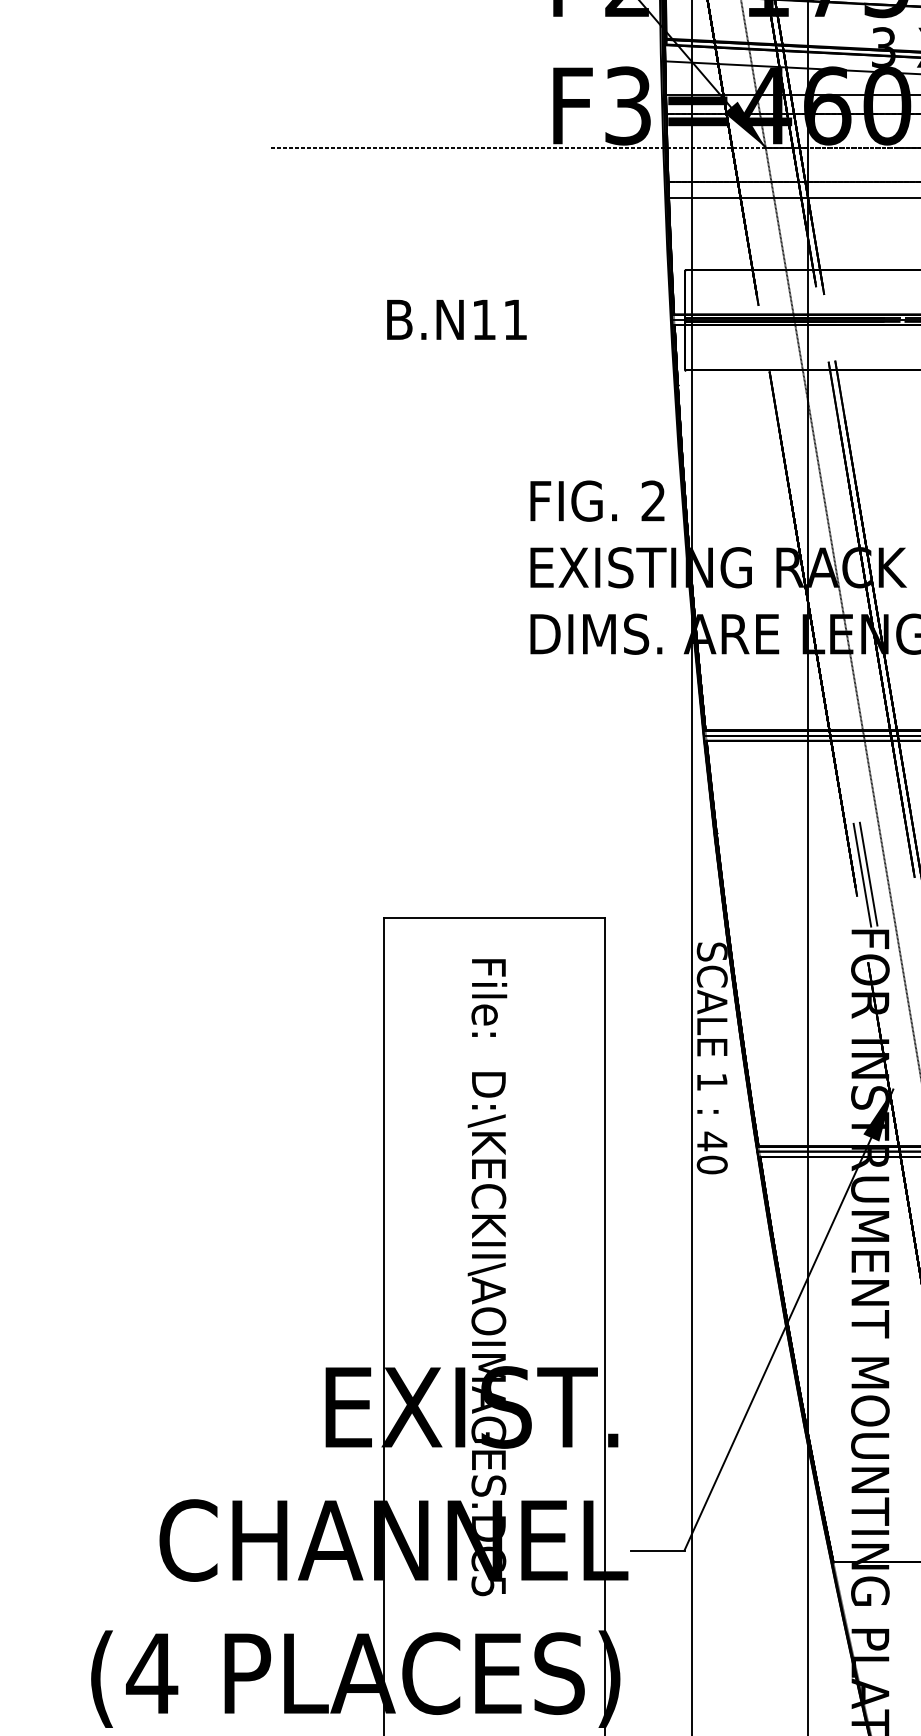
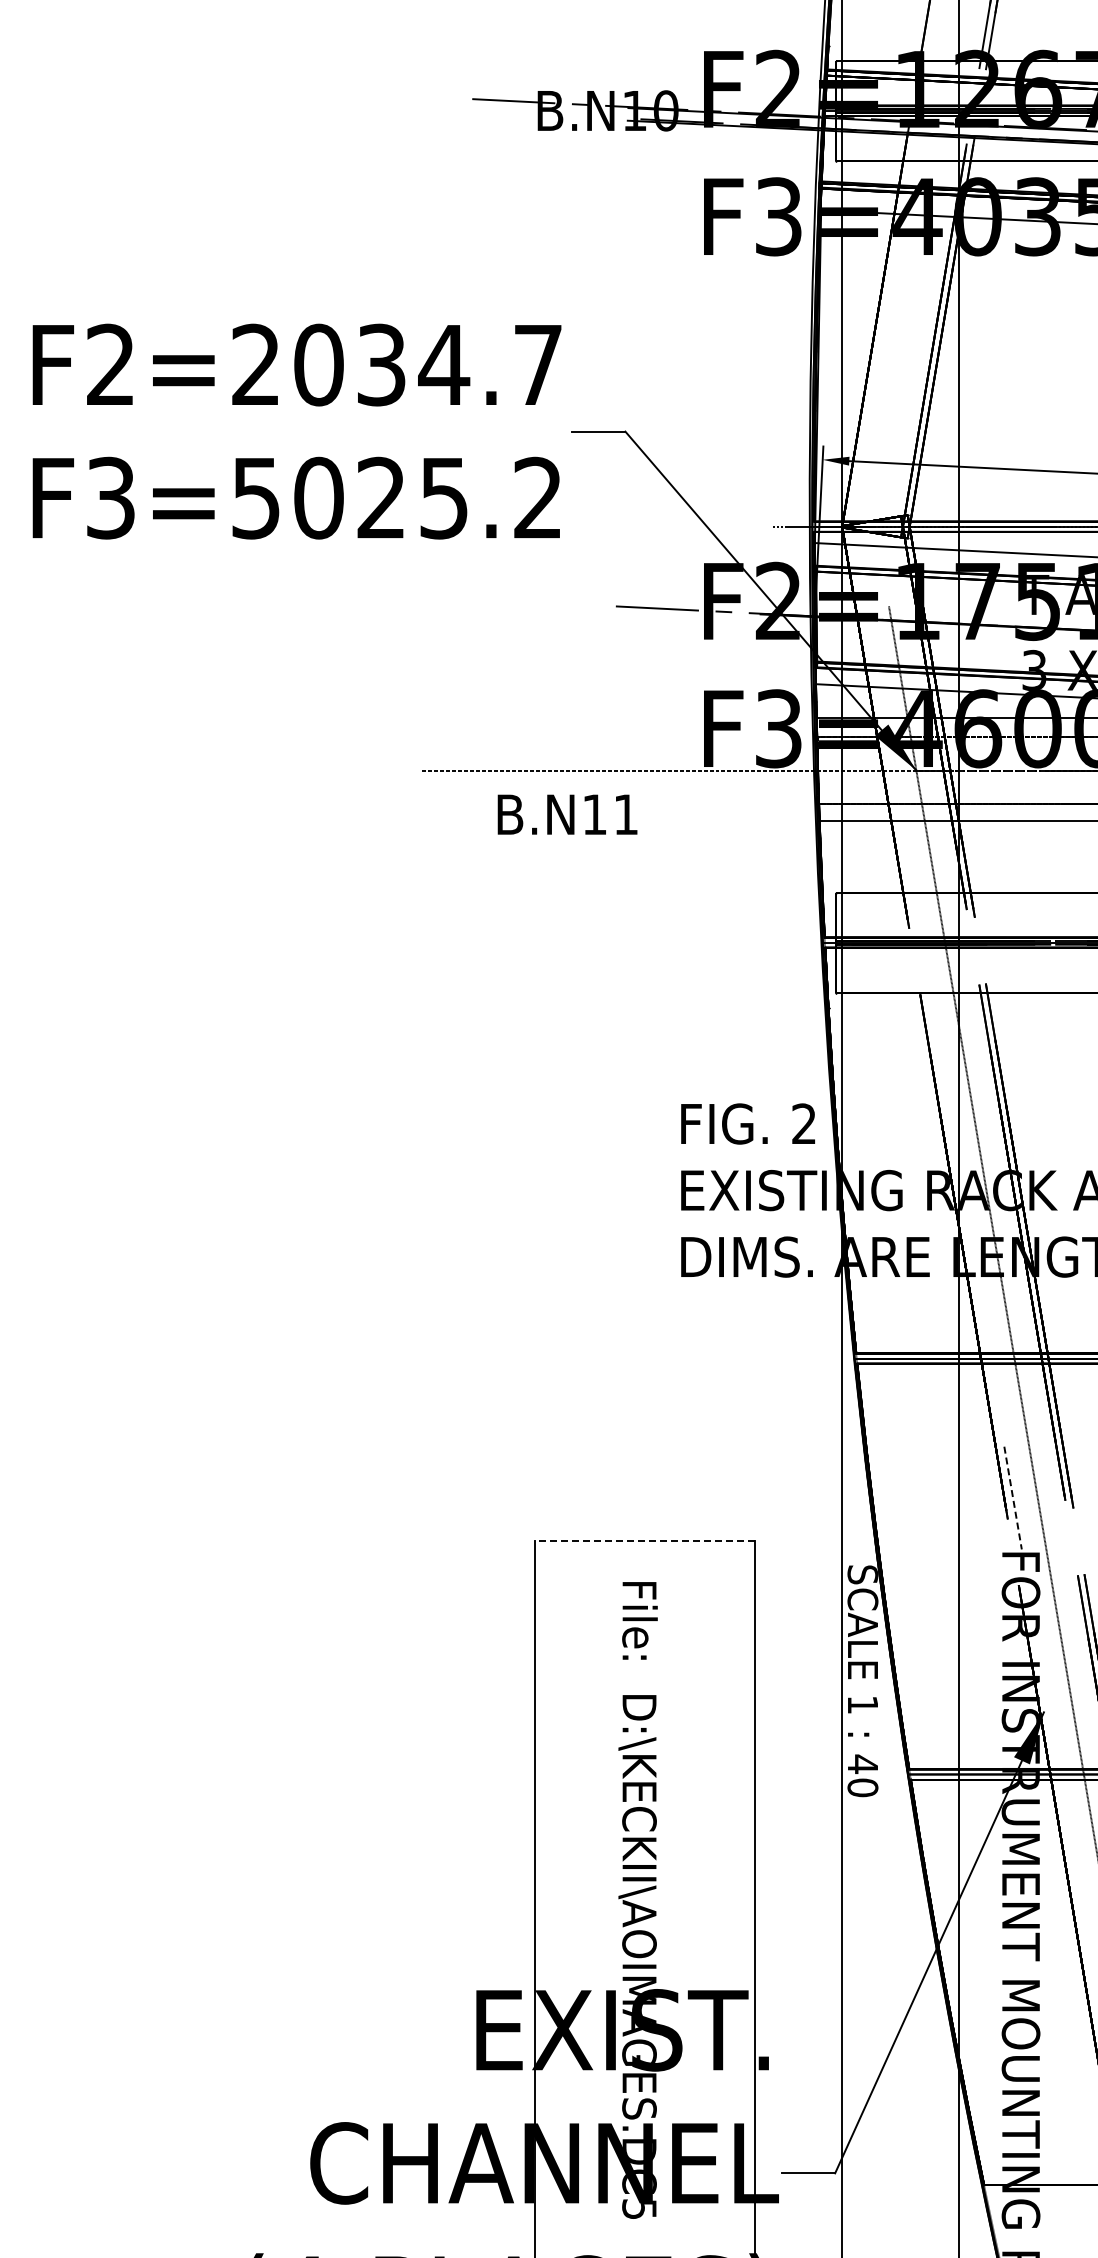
text: (456, 319) -> (567, 814), moved
line: (868, 873) -> (1019, 1496), removed
line: (862, 875) -> (1013, 1498), solid -> dashed
line: (493, 917) -> (644, 1540), solid -> dashed

